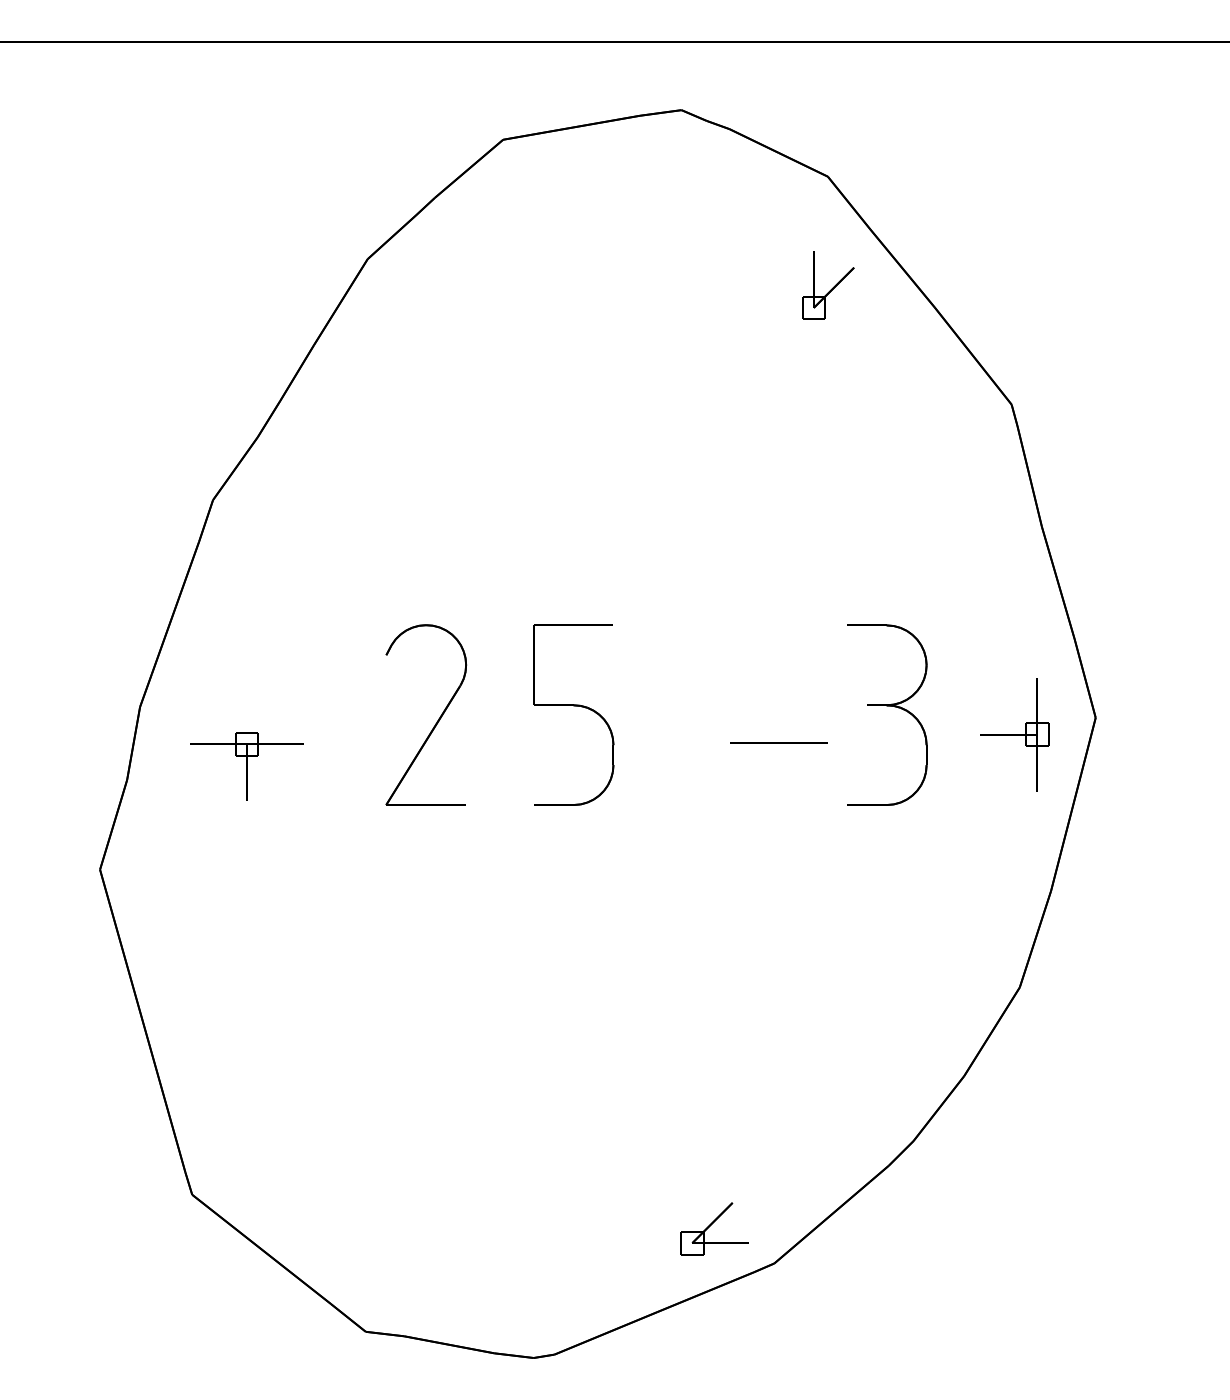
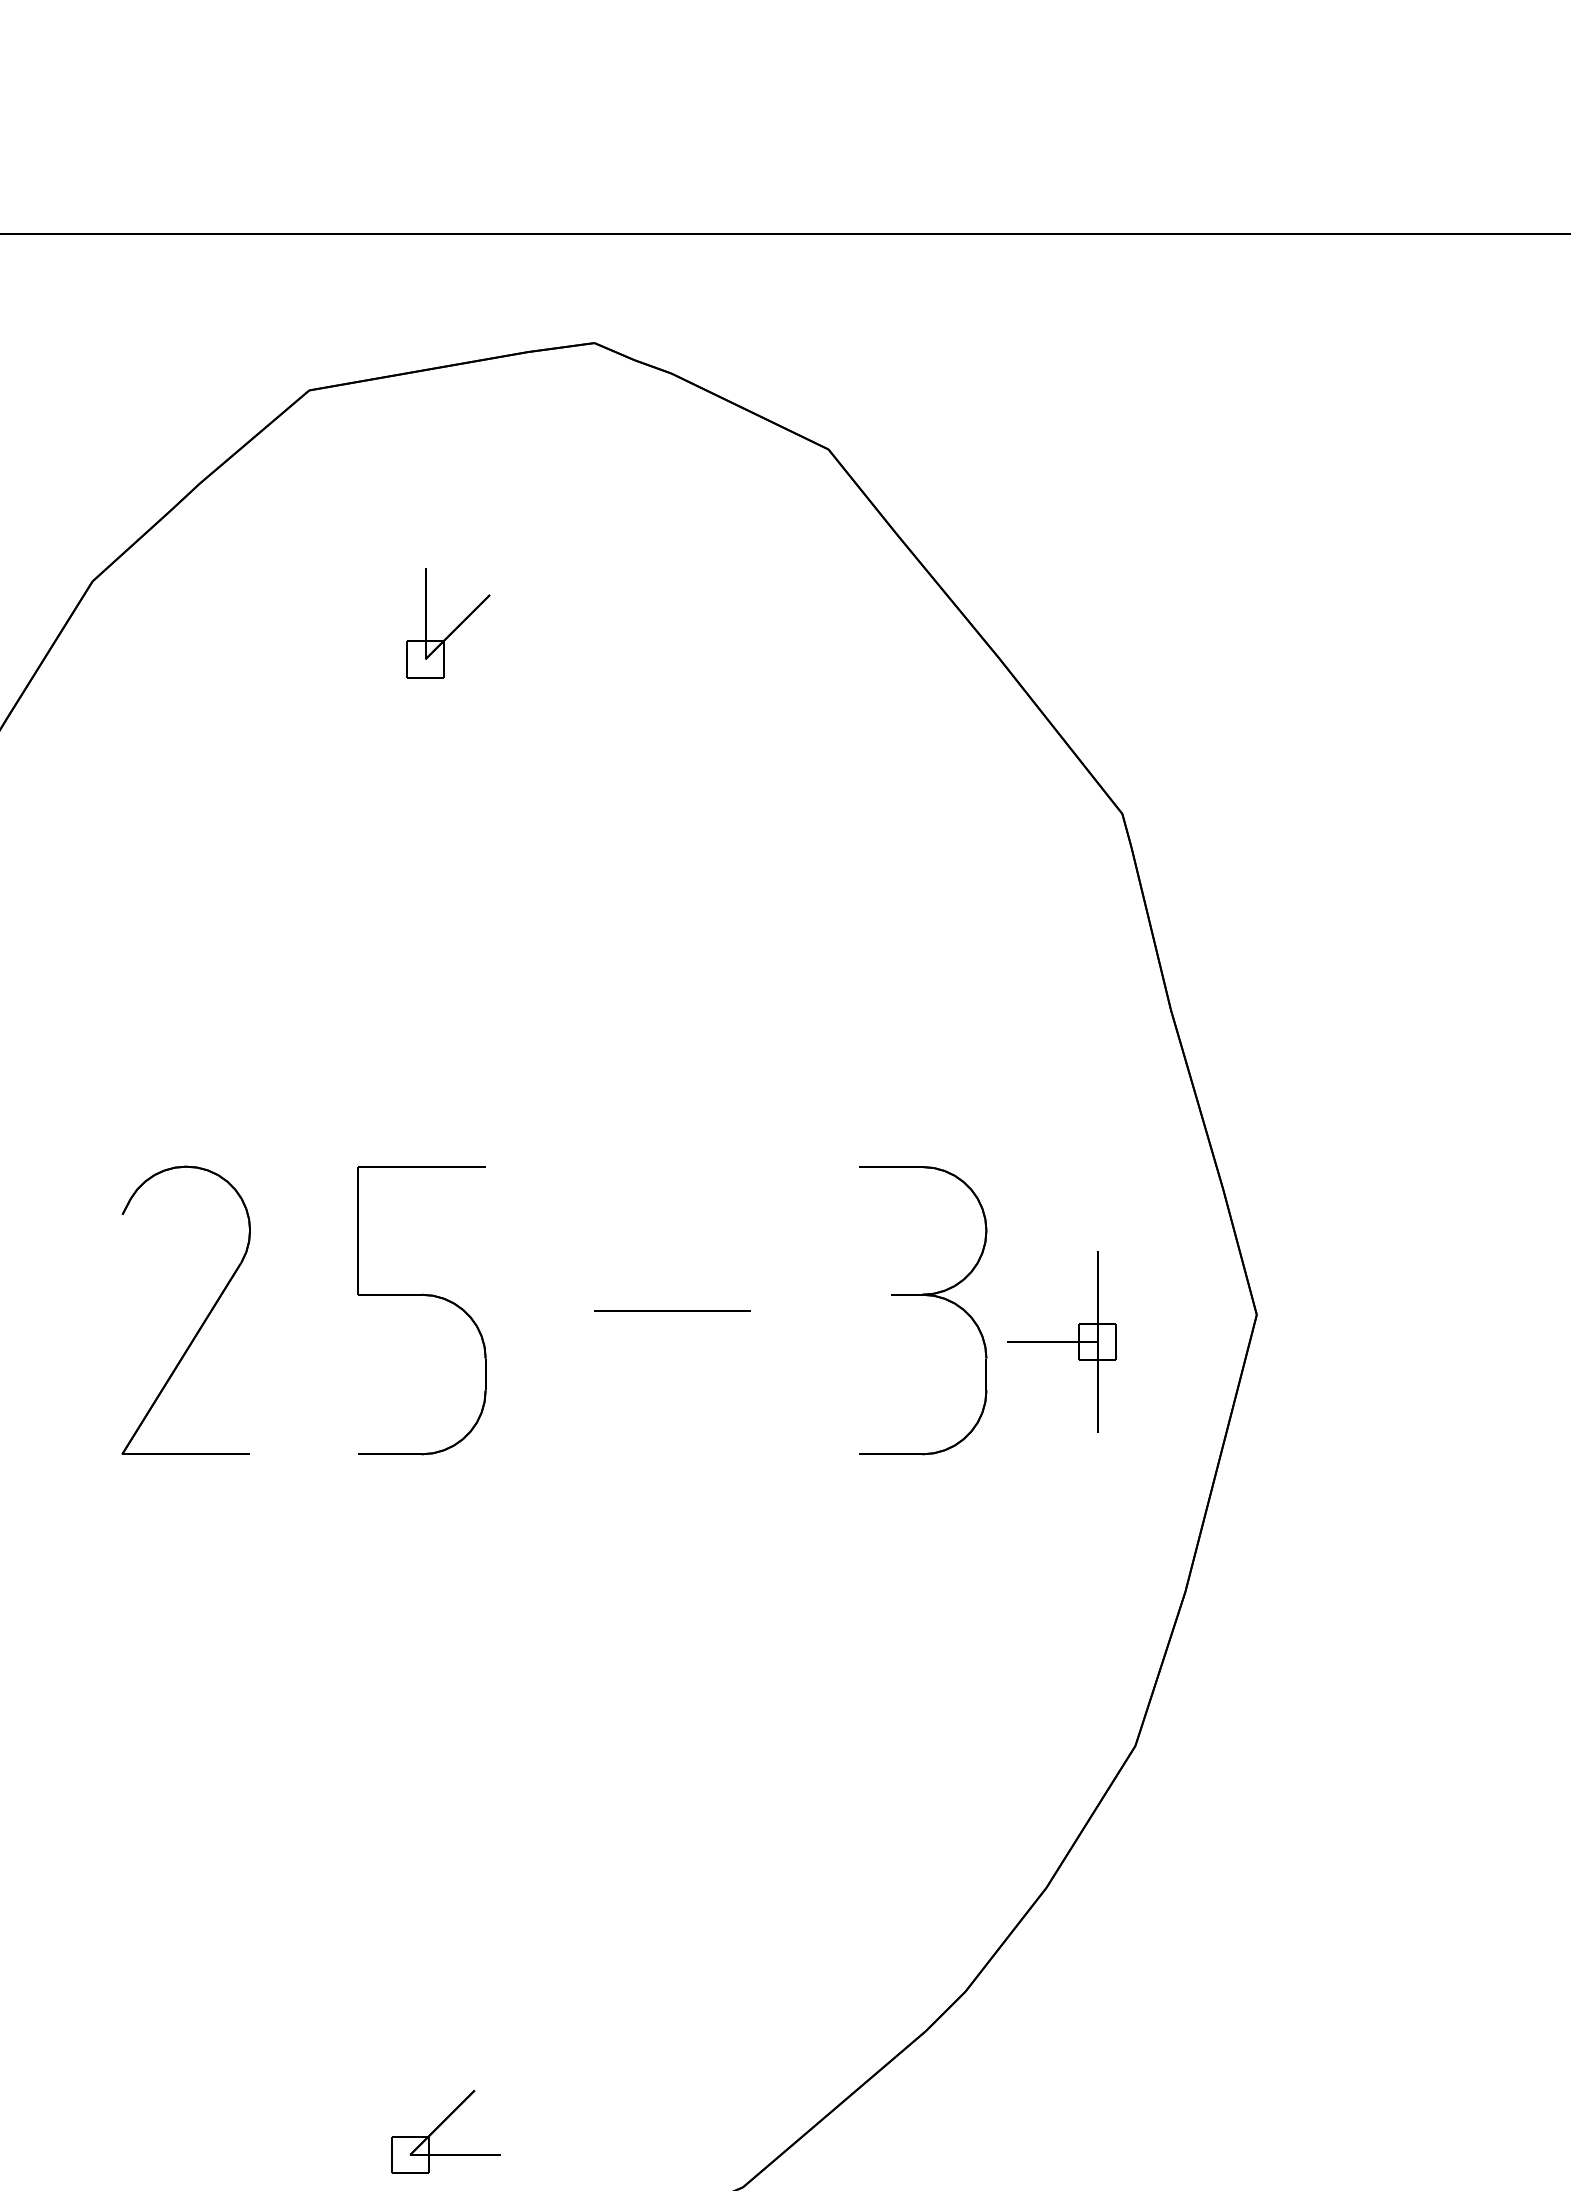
part: (827, 285) -> (447, 623), moved
part: (1014, 734) -> (1061, 1341), moved
line: (778, 742) -> (671, 1309), moved
part: (714, 1228) -> (445, 2131), moved

